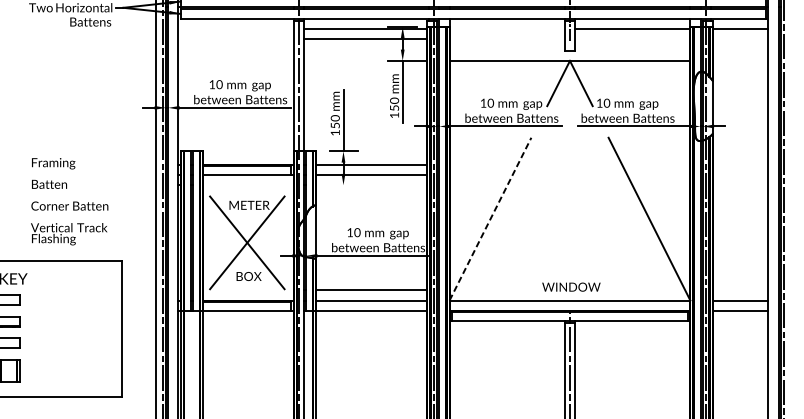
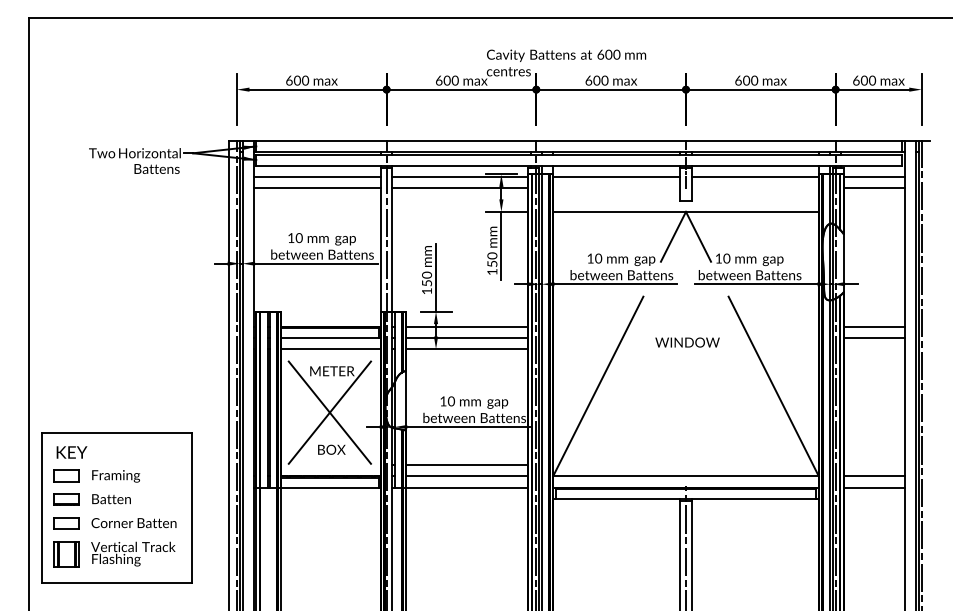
line: (236, 28) -> (317, 176), added
line: (507, 28) -> (616, 176), added
line: (236, 39) -> (317, 188), added
line: (739, 39) -> (873, 188), added
line: (739, 164) -> (873, 326), added
line: (739, 174) -> (873, 337), added
line: (248, 185) -> (331, 349), added
line: (371, 185) -> (466, 349), added
text: (69, 201) -> (133, 518), moved
line: (490, 219) -> (598, 386), dashed -> solid
text: (571, 287) -> (687, 342), moved

